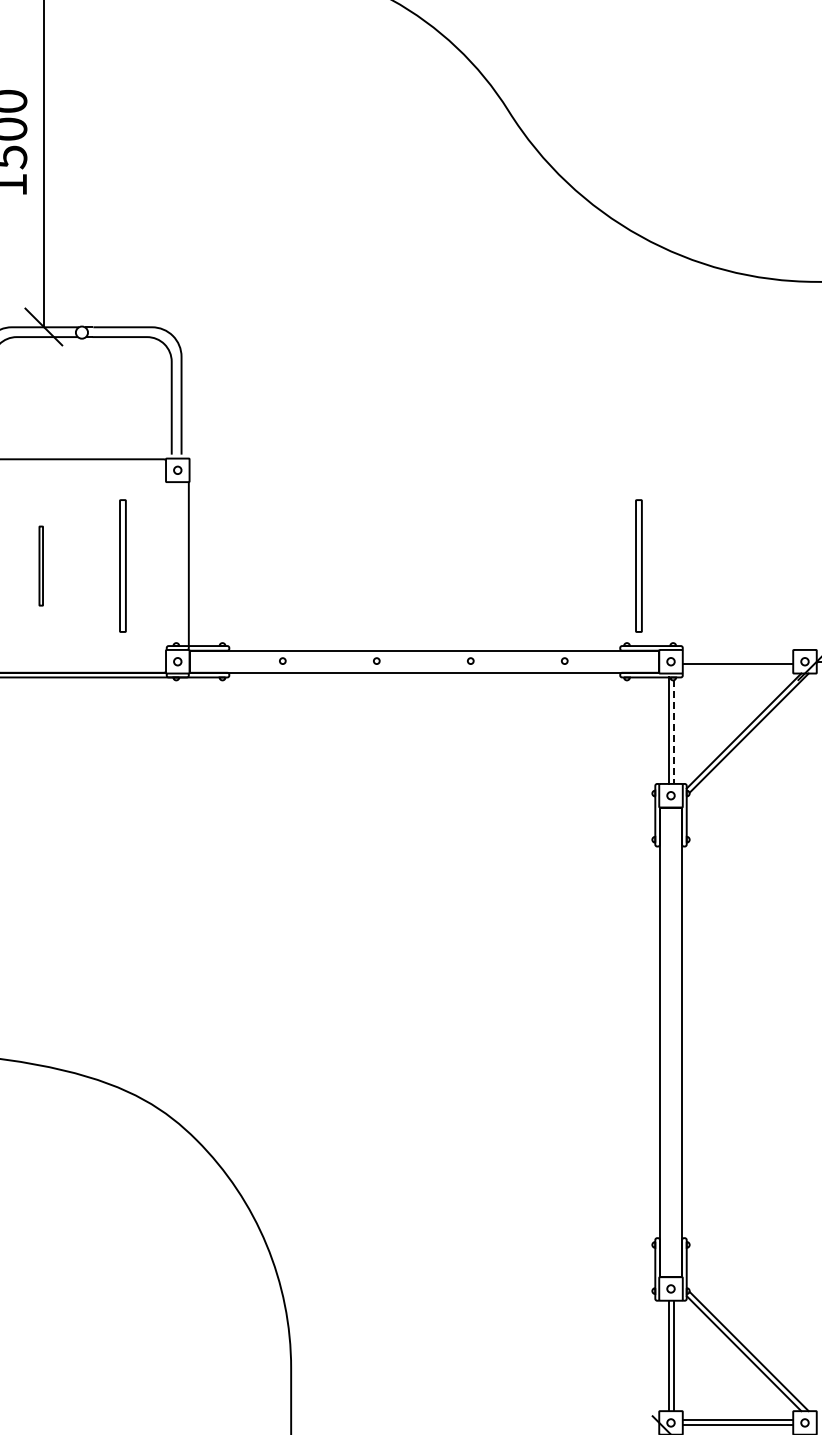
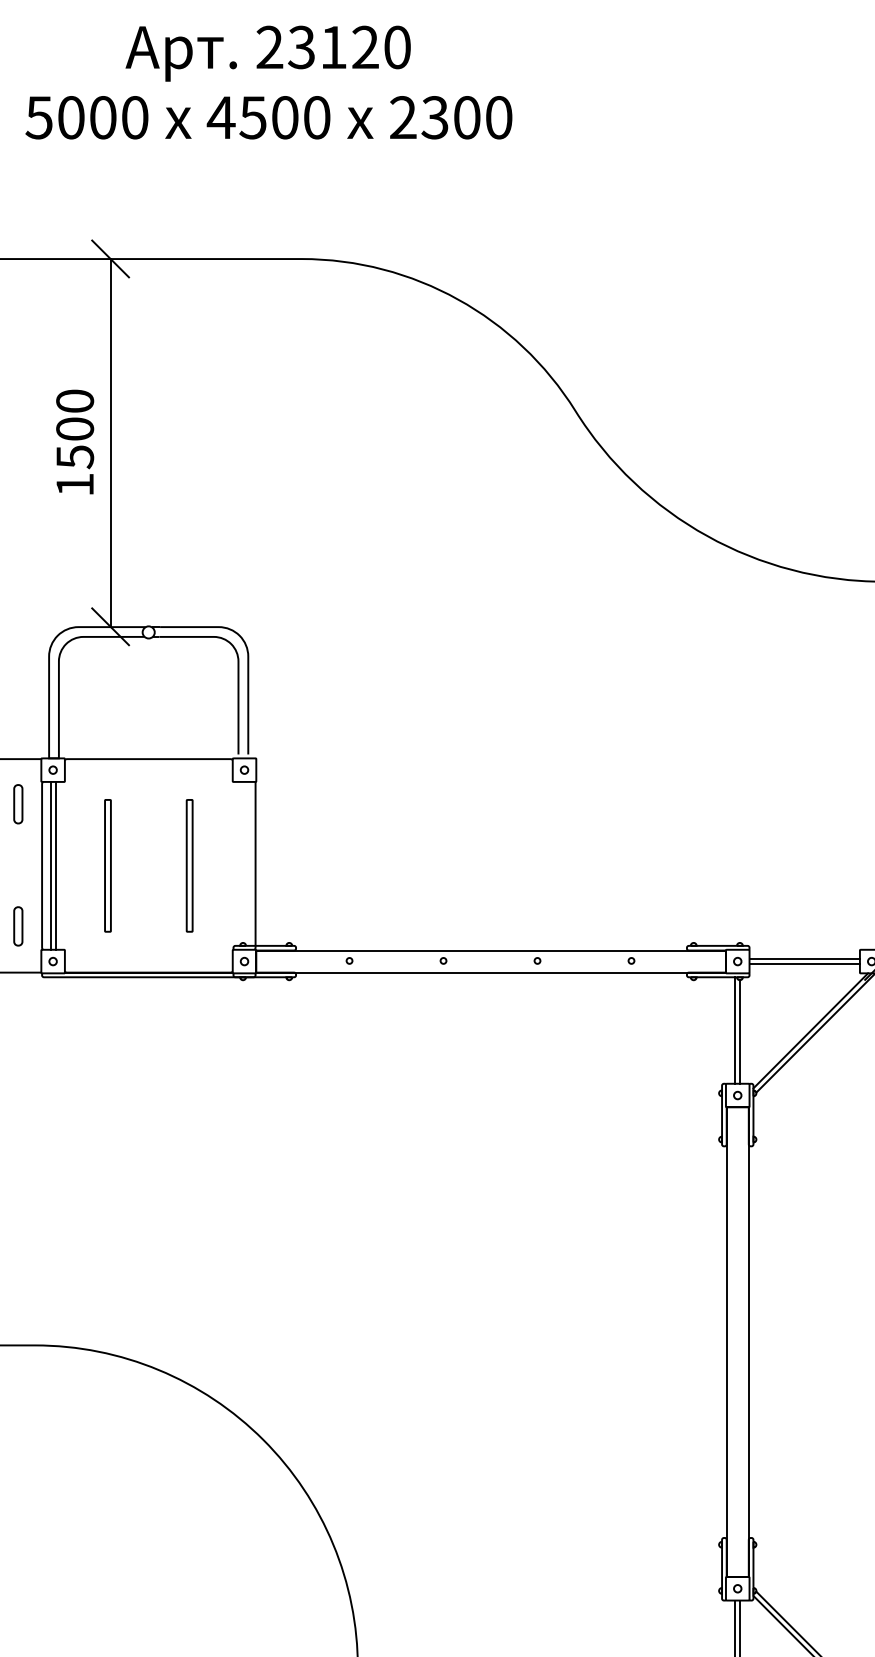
part: (40, 565) -> (107, 865), size x1.67
part: (638, 565) -> (705, 865), removed
line: (737, 659) -> (804, 959), added
line: (673, 731) -> (740, 1031), dashed -> solid

